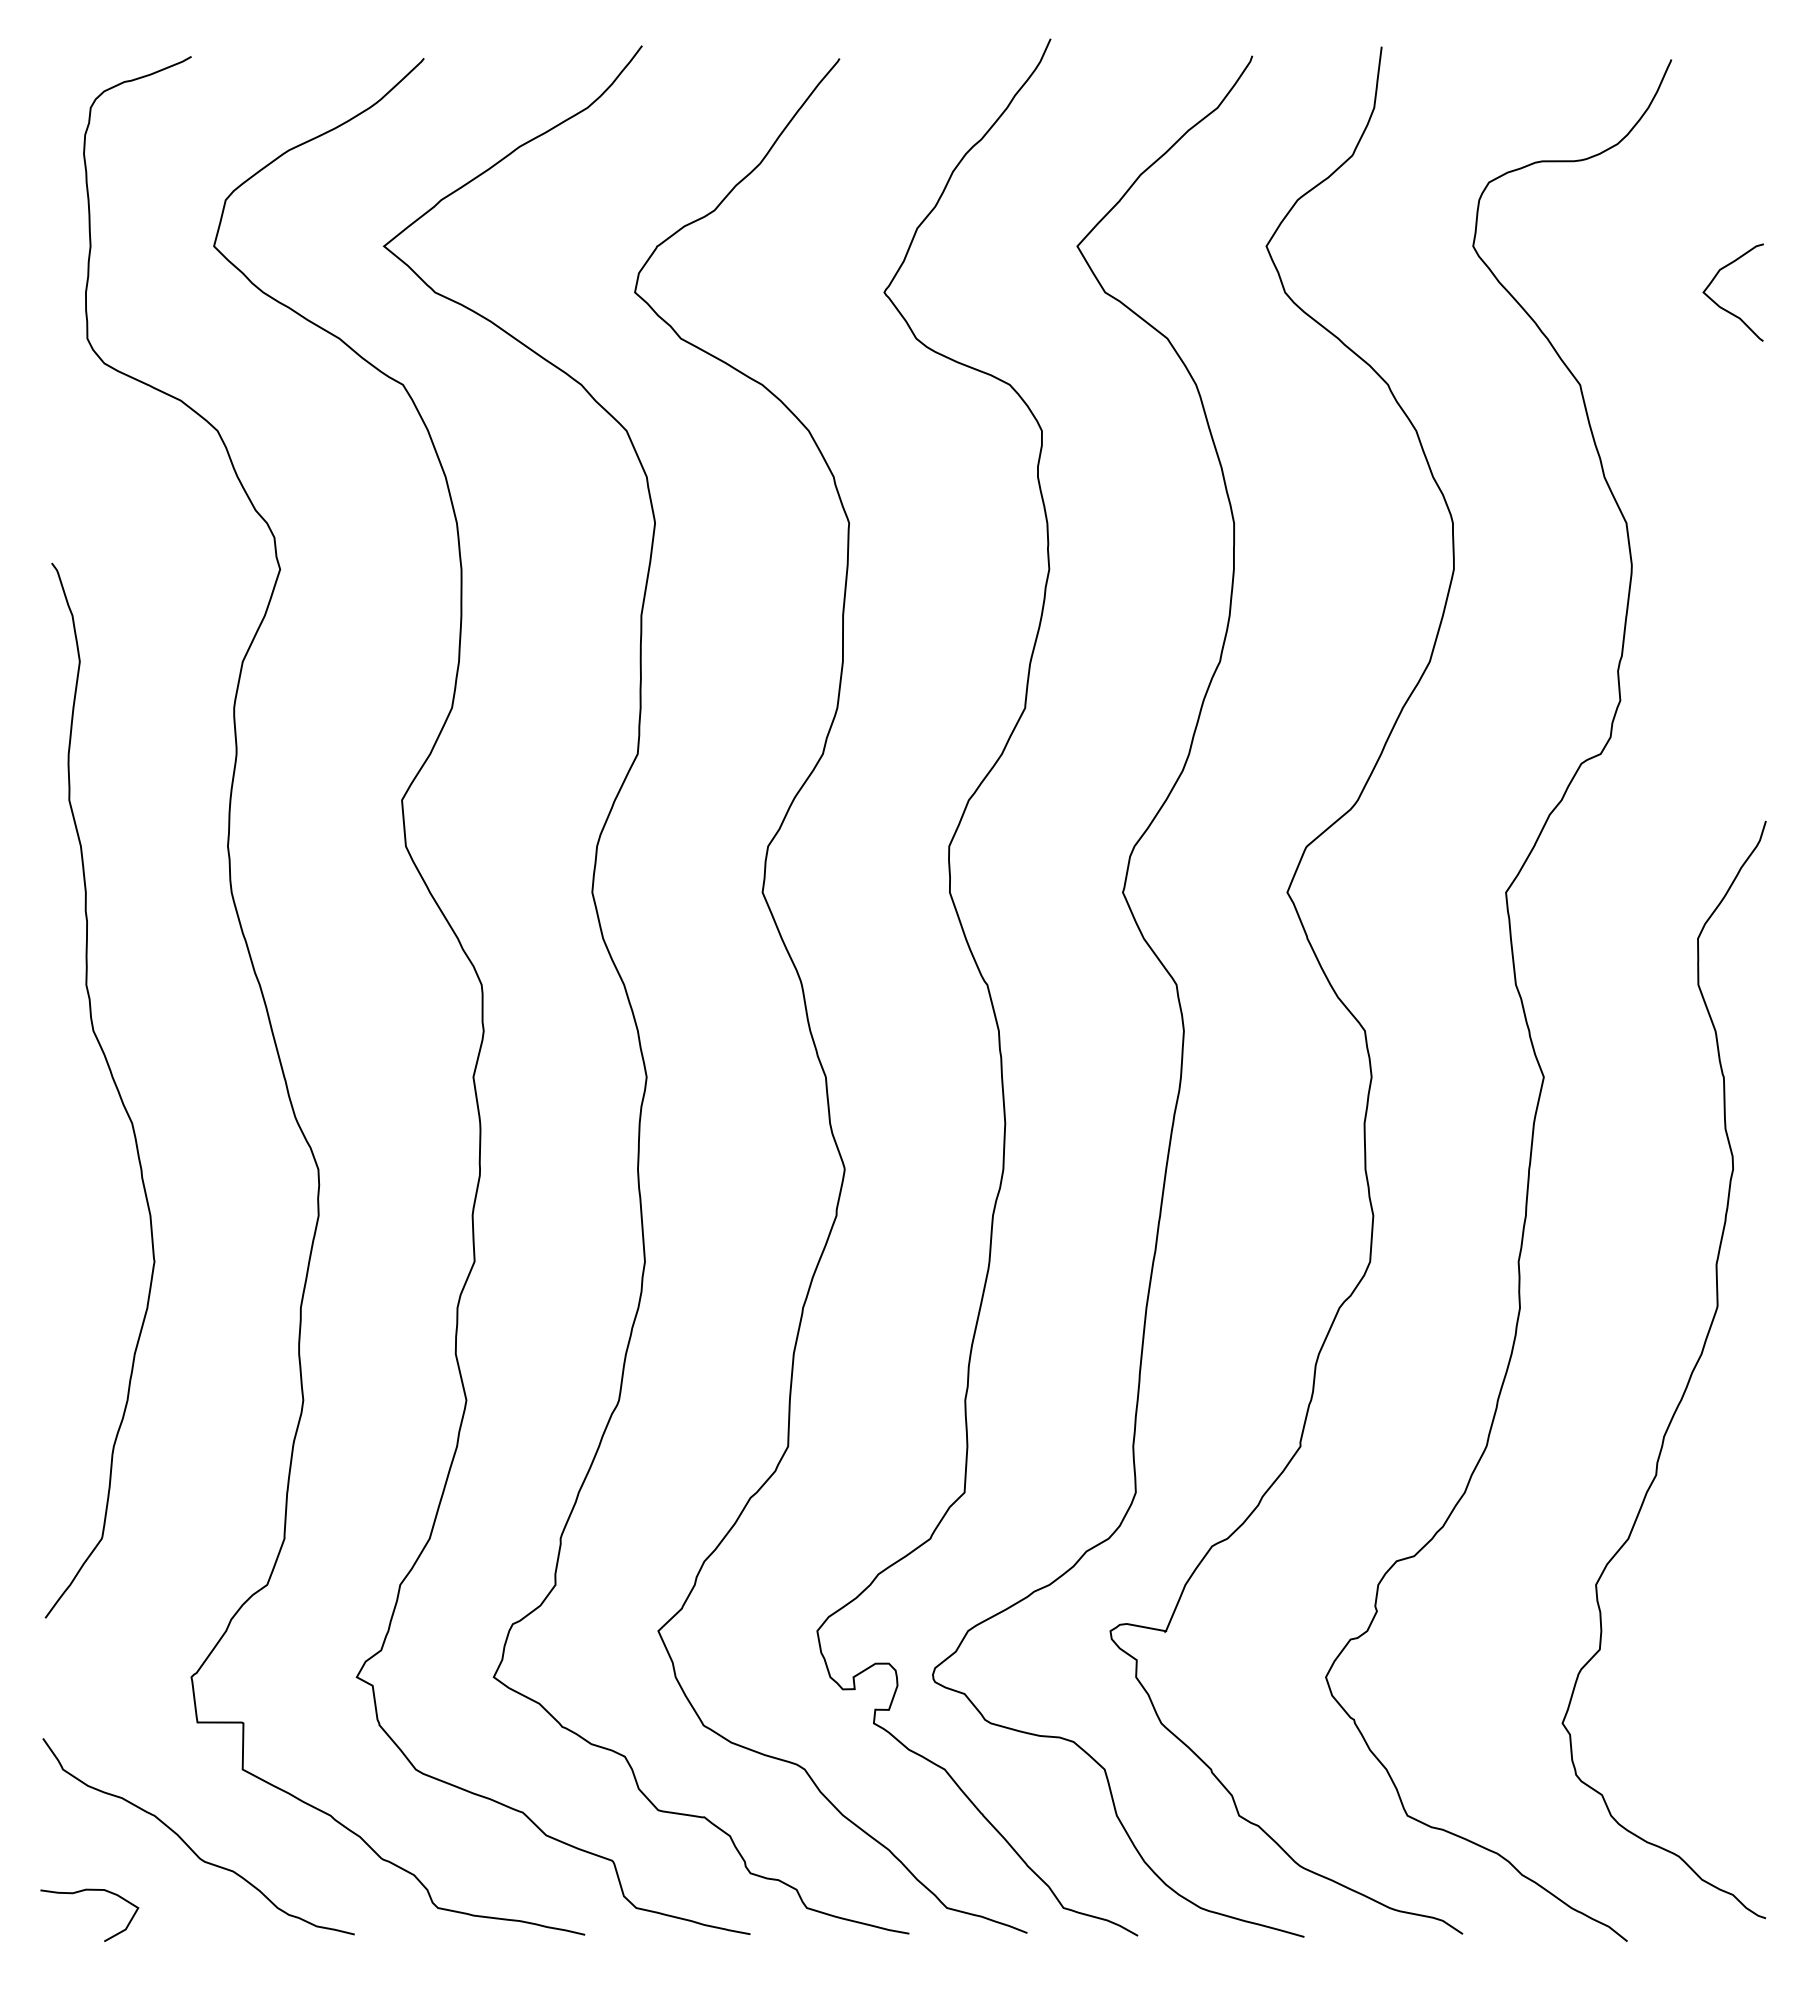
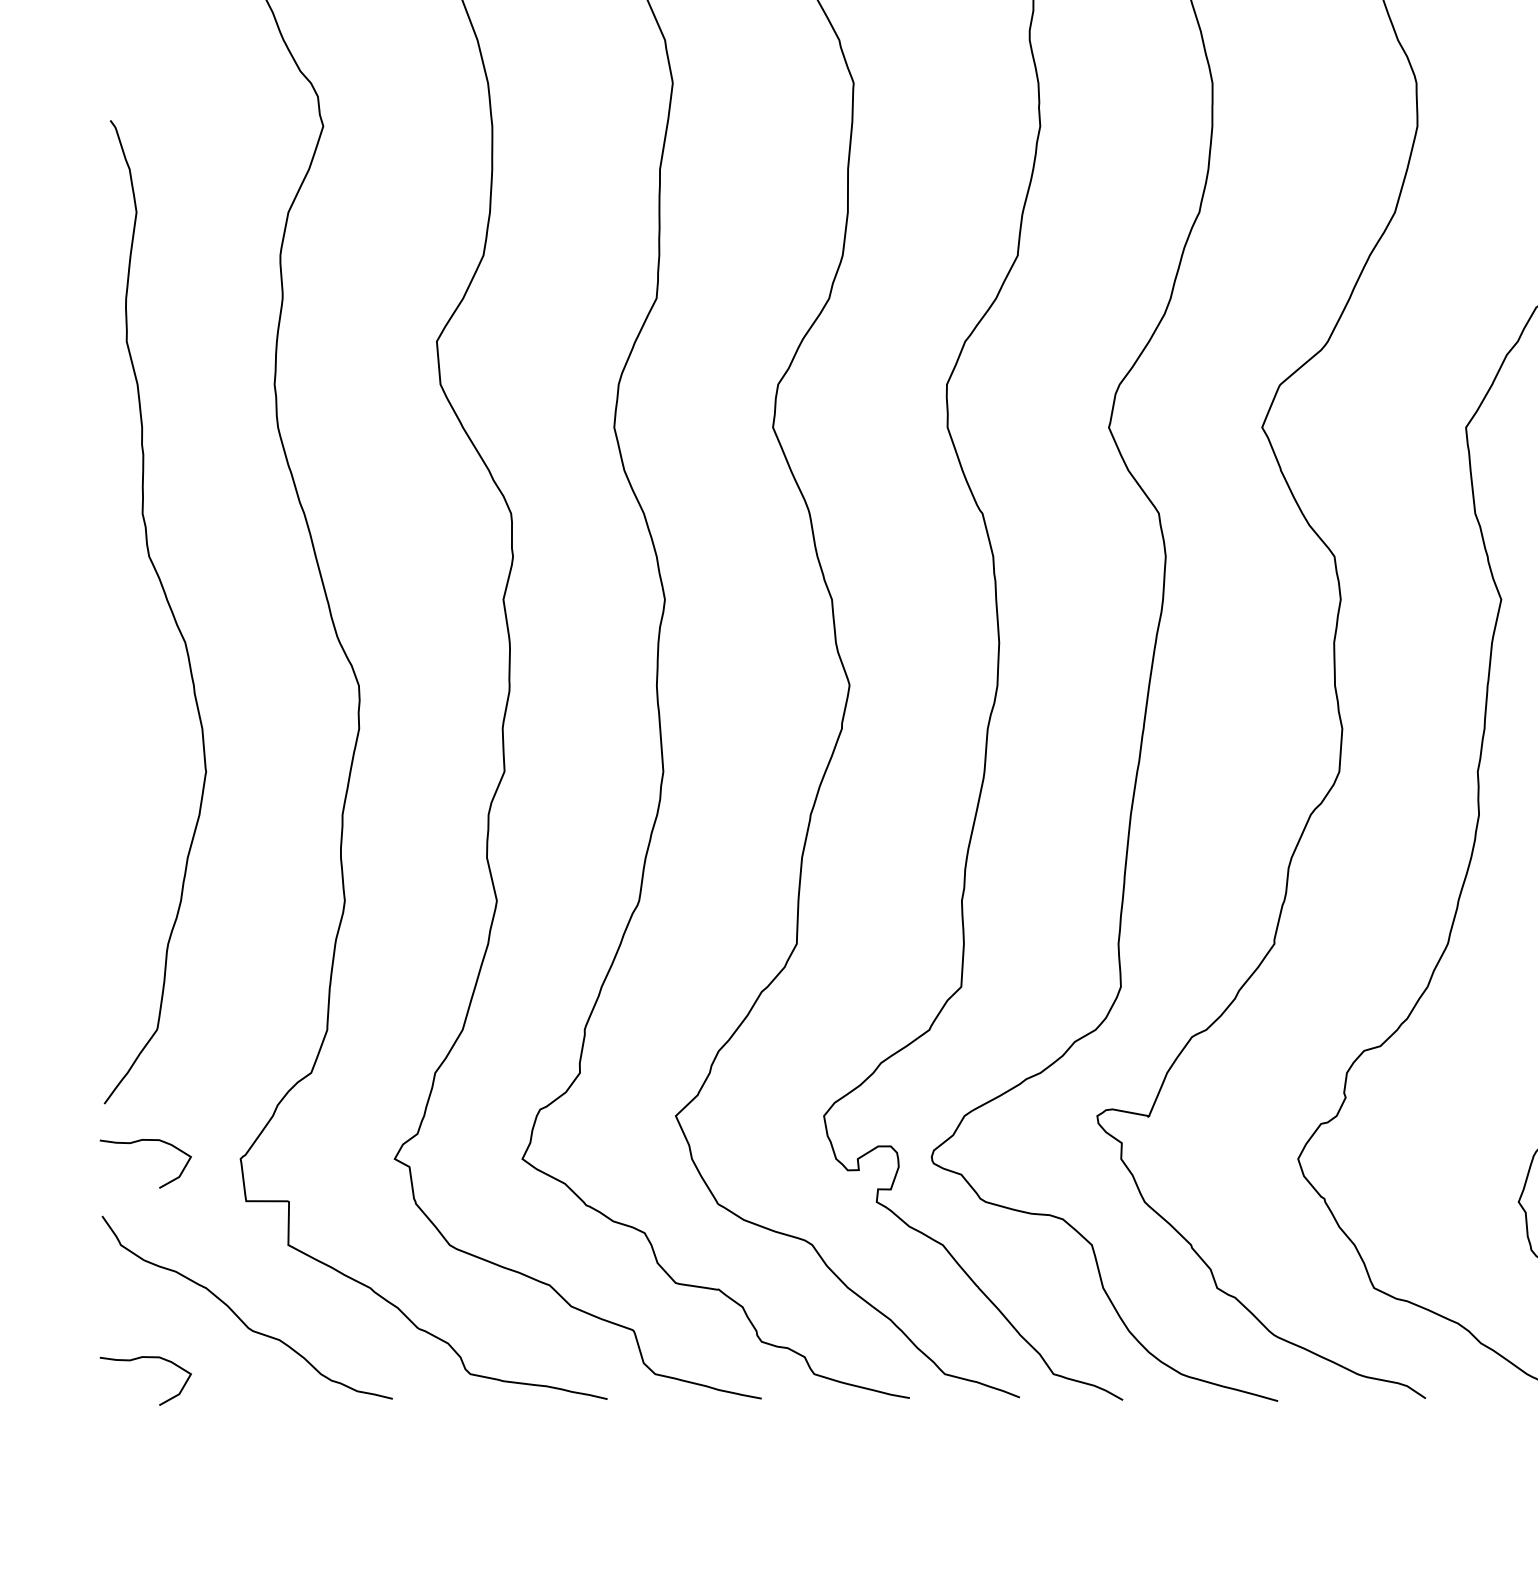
curve: (83, 1658) -> (139, 1141), added

